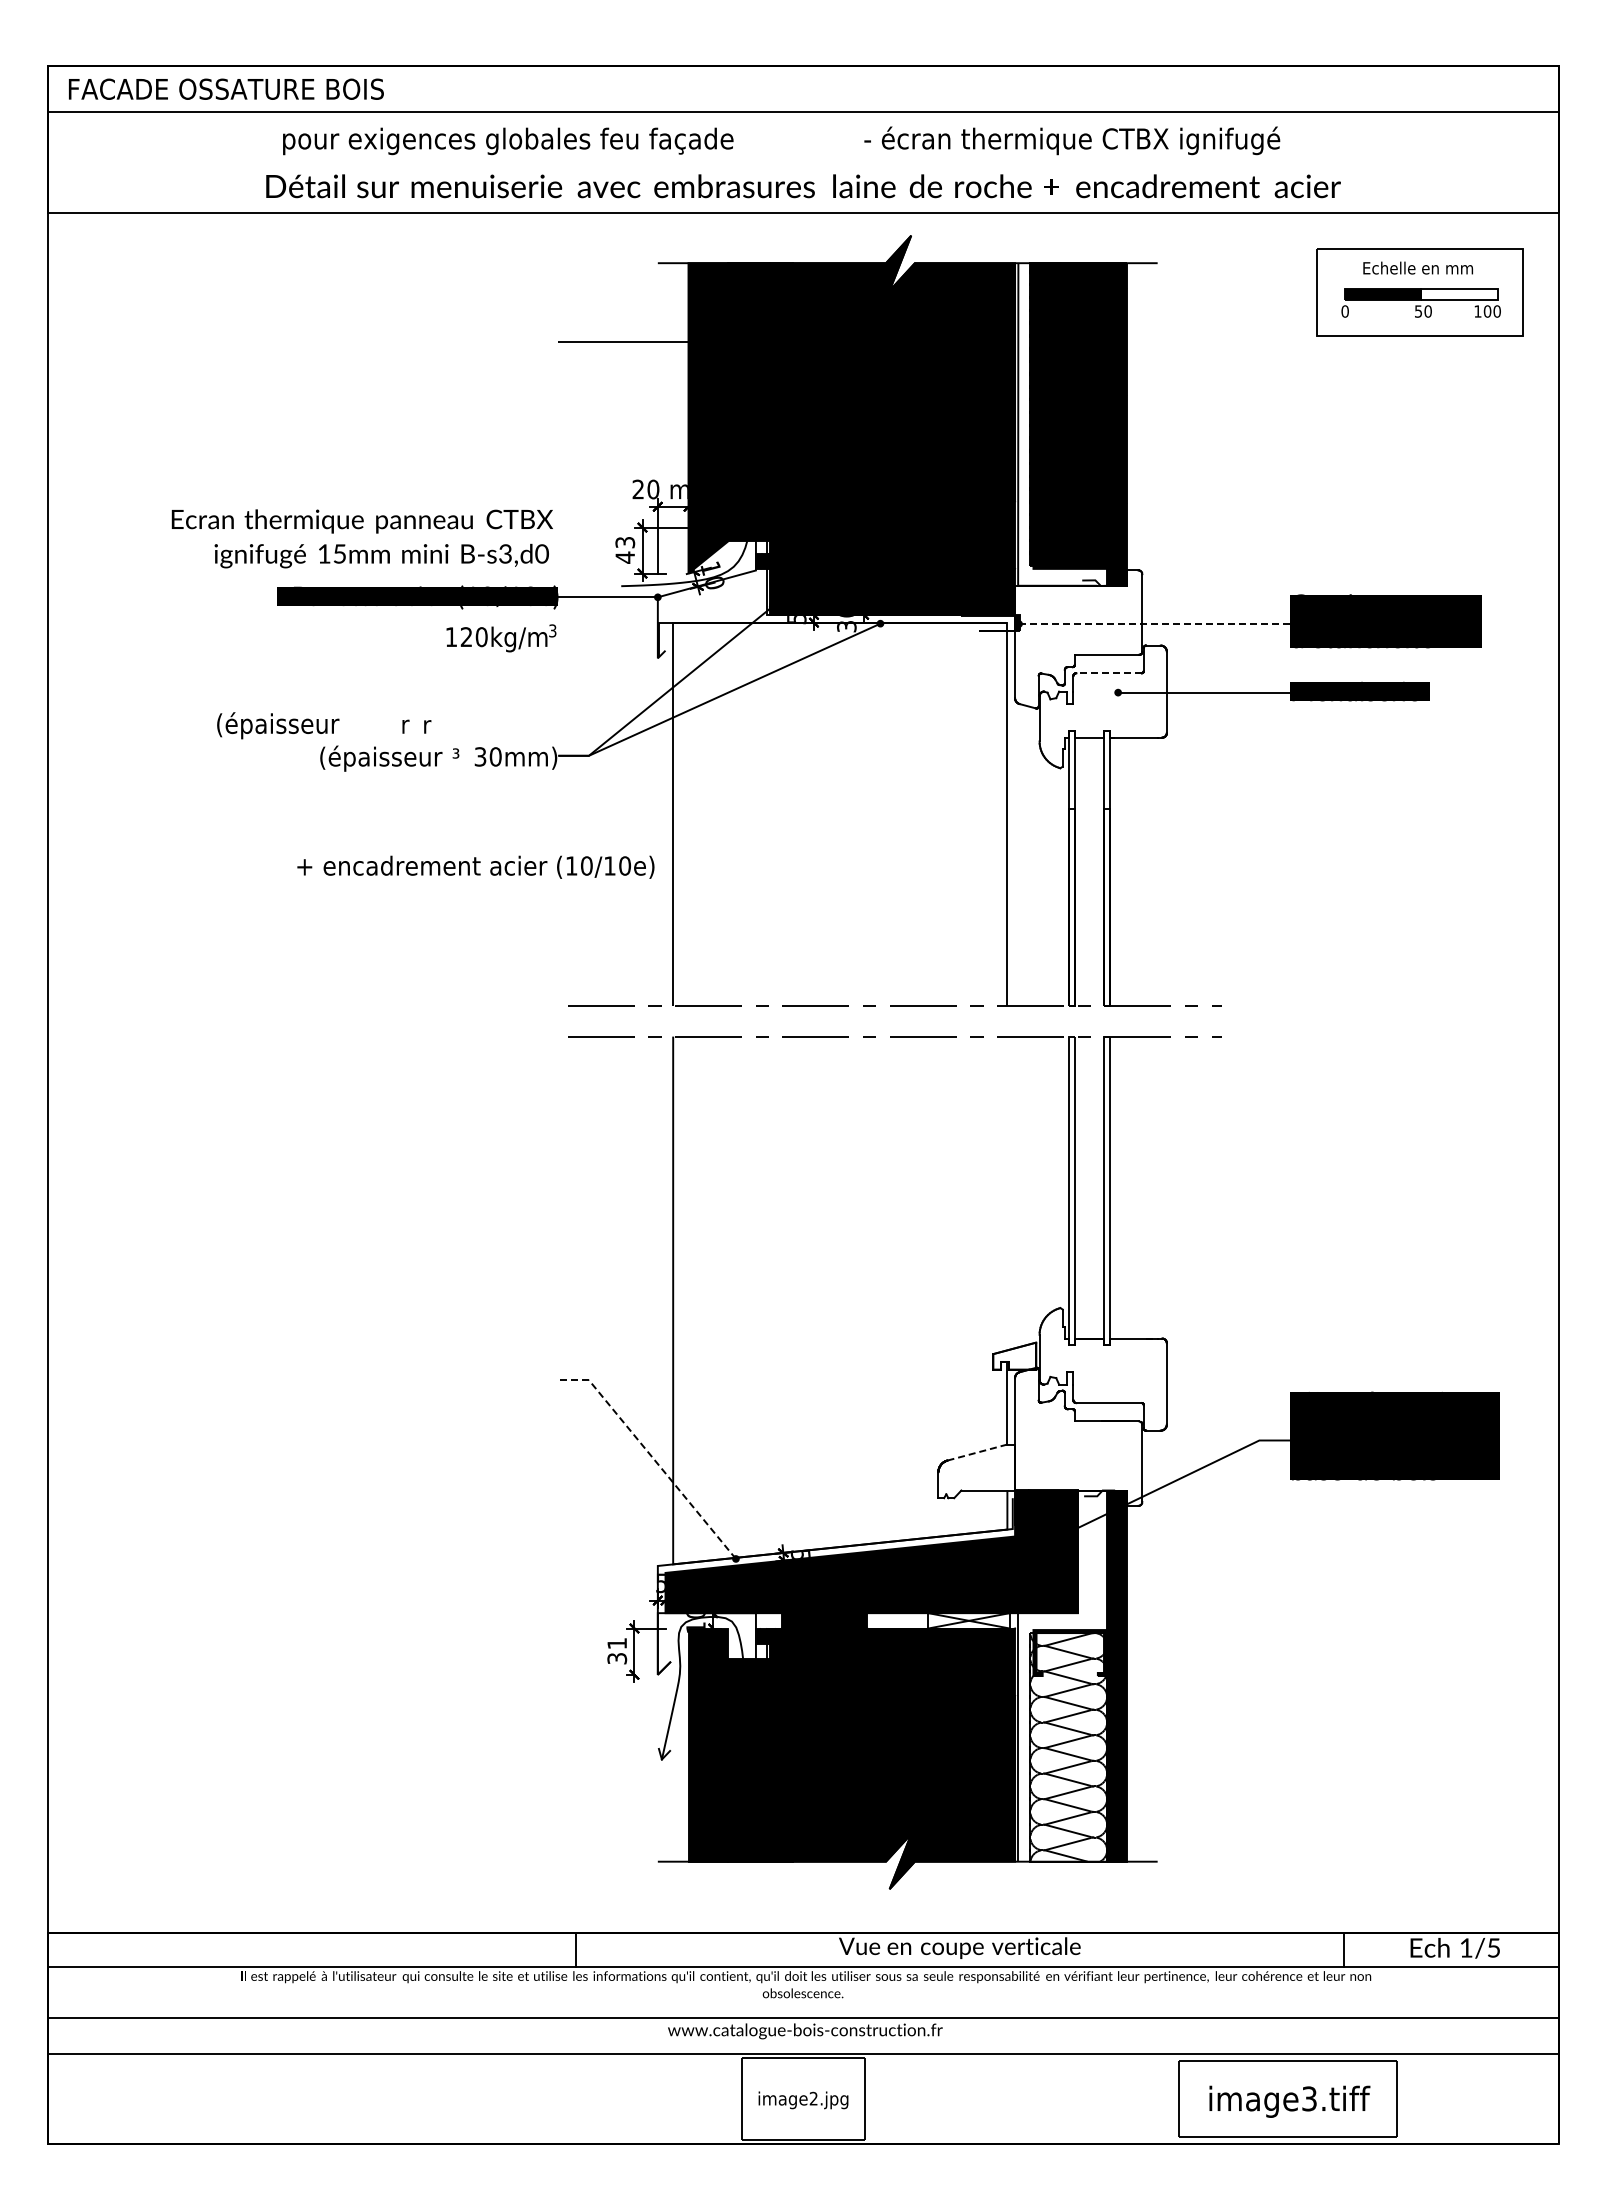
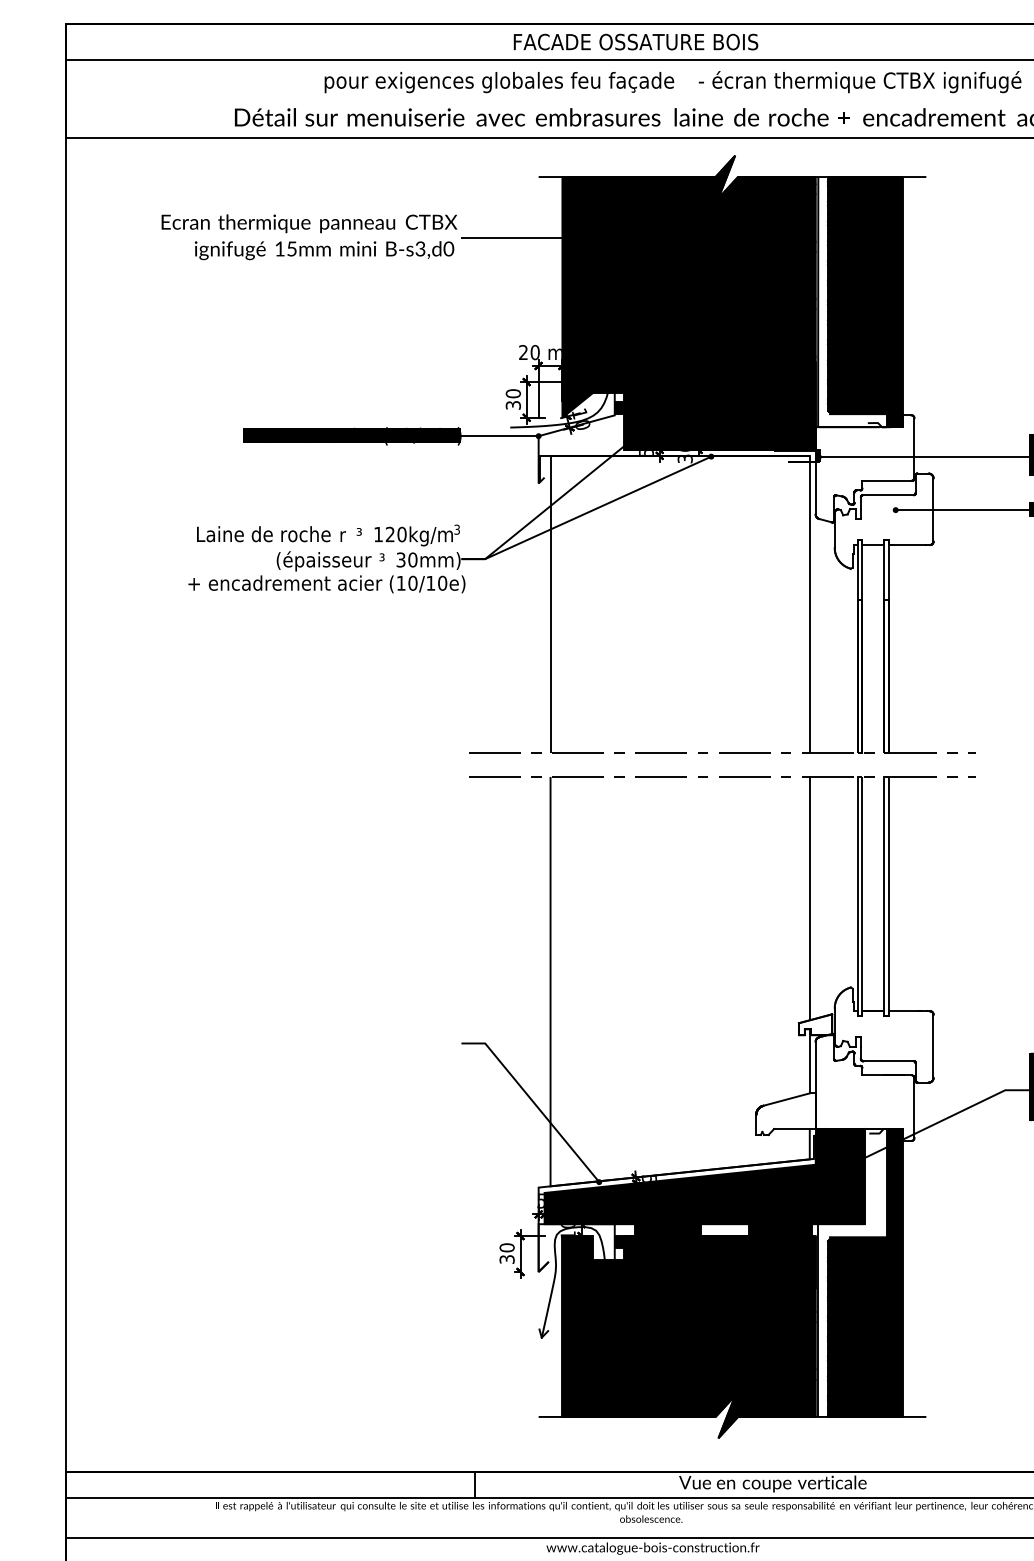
text: (226, 88) -> (636, 41), moved
text: (508, 141) -> (499, 82), moved
text: (361, 538) -> (308, 236), moved
text: (625, 549) -> (513, 399), 43 -> 30
line: (1155, 624) -> (924, 457), dashed -> solid
text: (501, 638) -> (417, 535), moved
line: (1108, 673) -> (888, 495), dashed -> solid
text: (427, 724) -> (359, 534), r -> ³
text: (303, 725) -> (263, 535), (épaisseur -> Laine de roche
text: (475, 866) -> (326, 583), moved
line: (1007, 1193) -> (809, 898), added
line: (977, 1452) -> (786, 1099), dashed -> solid
line: (652, 1457) -> (534, 1103), dashed -> solid
fill: (968, 1620) -> (779, 1229), added
text: (617, 1643) -> (507, 1247), 31 -> 30
fill: (1068, 1747) -> (857, 1328), added

